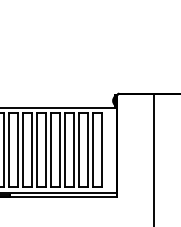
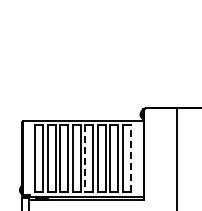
line: (101, 148) -> (130, 157), solid -> dashed
line: (51, 150) -> (85, 158), solid -> dashed

